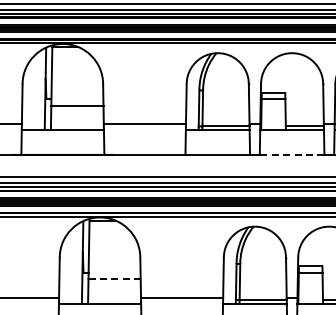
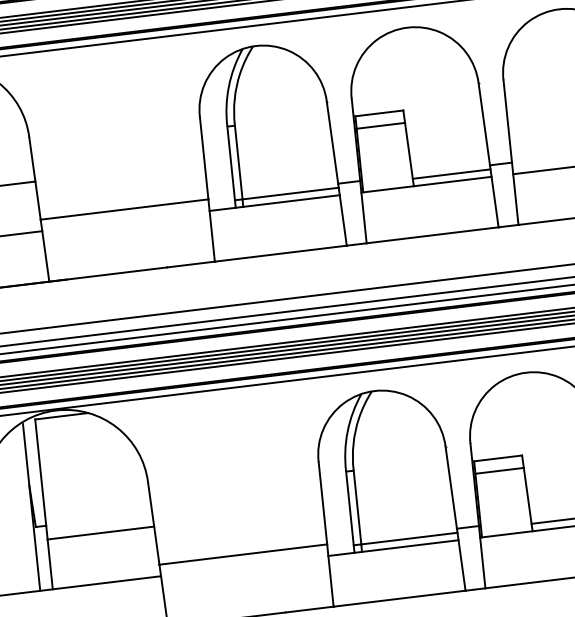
line: (291, 154) -> (431, 234), dashed -> solid
line: (115, 279) -> (102, 533), dashed -> solid

